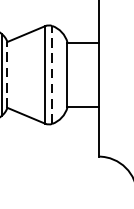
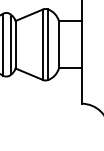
line: (7, 74) -> (15, 44), dashed -> solid
line: (51, 74) -> (47, 44), dashed -> solid

